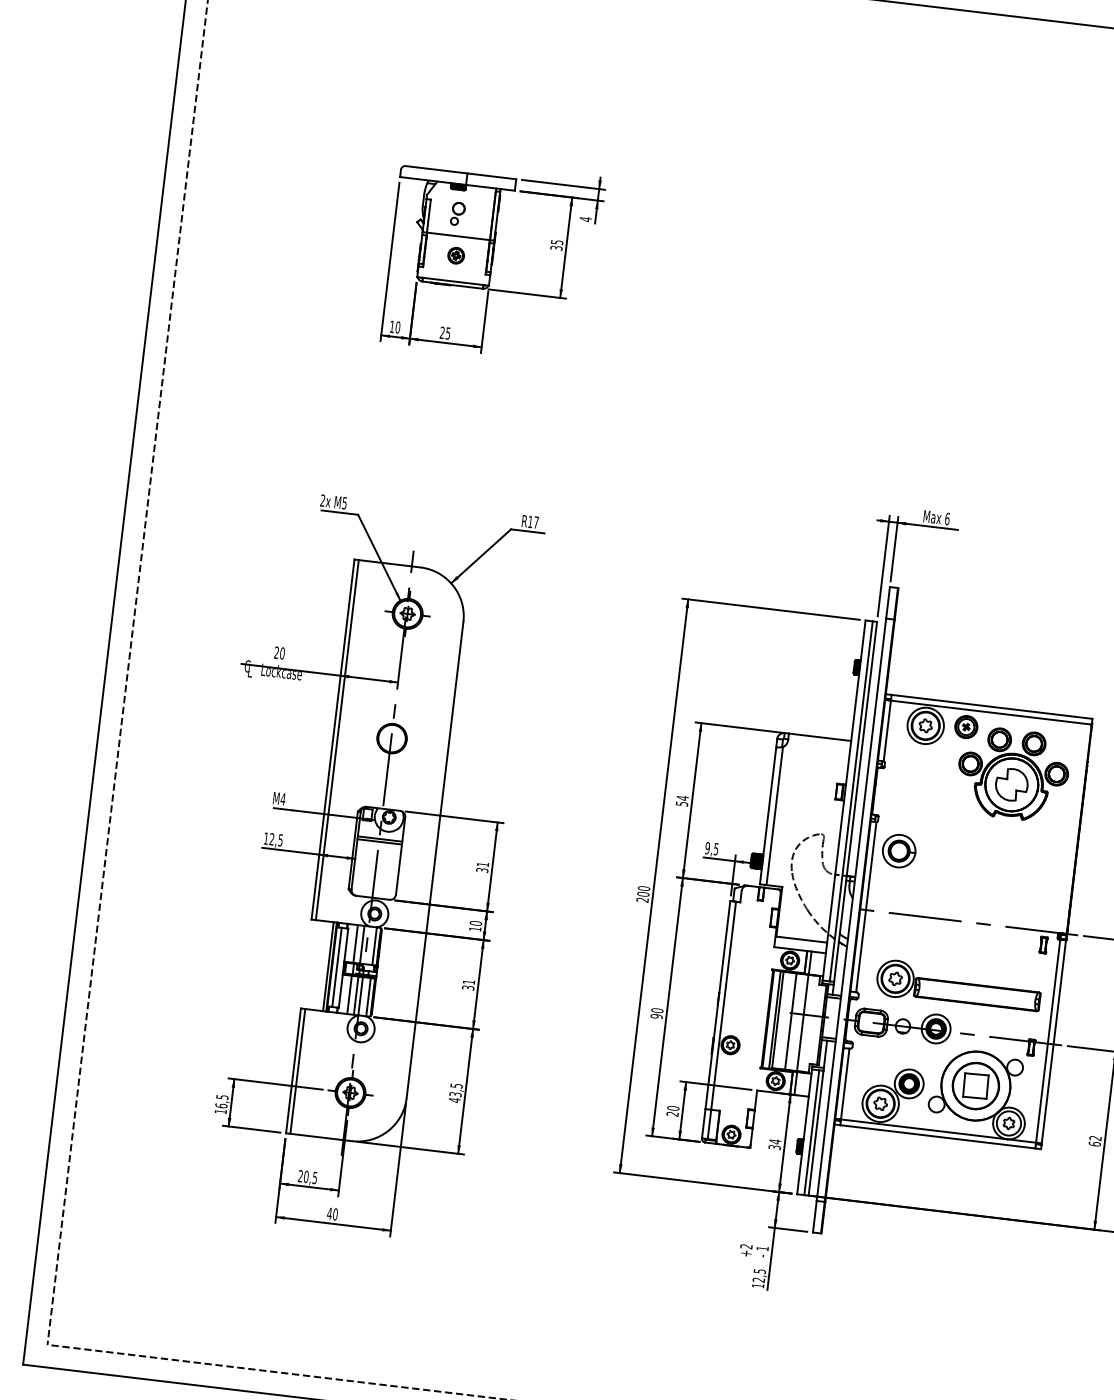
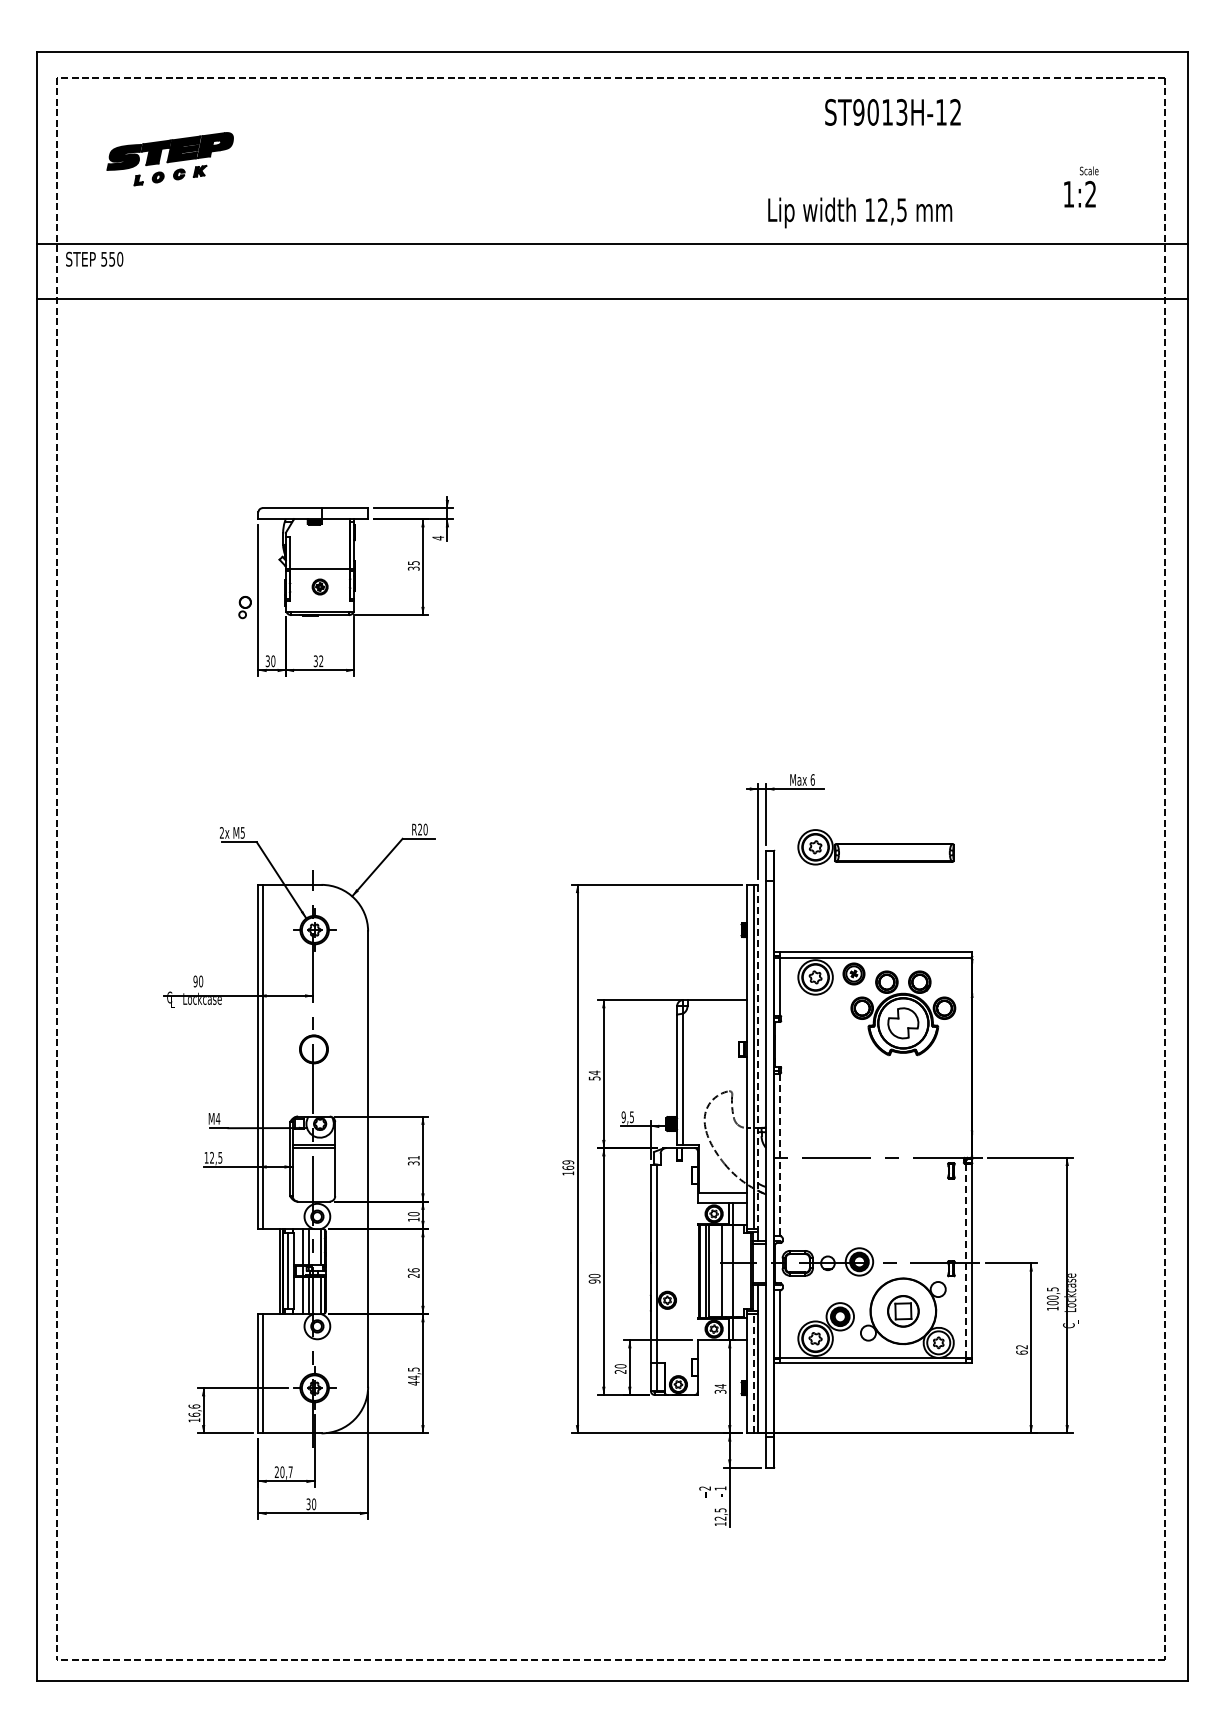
part: (457, 213) -> (244, 607), moved
text: (391, 327) -> (267, 661), 10 -> 30
text: (445, 333) -> (318, 661), 25 -> 32
text: (533, 522) -> (422, 829), R17 -> R20
text: (276, 652) -> (195, 981), 20 -> 90
line: (856, 802) -> (758, 1057), solid -> dashed
part: (899, 851) -> (804, 1098), removed
text: (643, 893) -> (568, 1167), 200 -> 169
line: (865, 907) -> (779, 1155), solid -> dashed
text: (468, 984) -> (413, 1272), 31 -> 26
part: (958, 986) -> (875, 847), moved
line: (1048, 1040) -> (966, 1260), solid -> dashed
part: (976, 1086) -> (903, 1311), size x0.7
text: (455, 1094) -> (413, 1377), 43,5 -> 44,5
text: (222, 1097) -> (194, 1406), 16,5 -> 16,6
line: (811, 1132) -> (753, 1373), solid -> dashed
text: (314, 1178) -> (290, 1472), 20,5 -> 20,7
text: (329, 1213) -> (308, 1504), 40 -> 30

